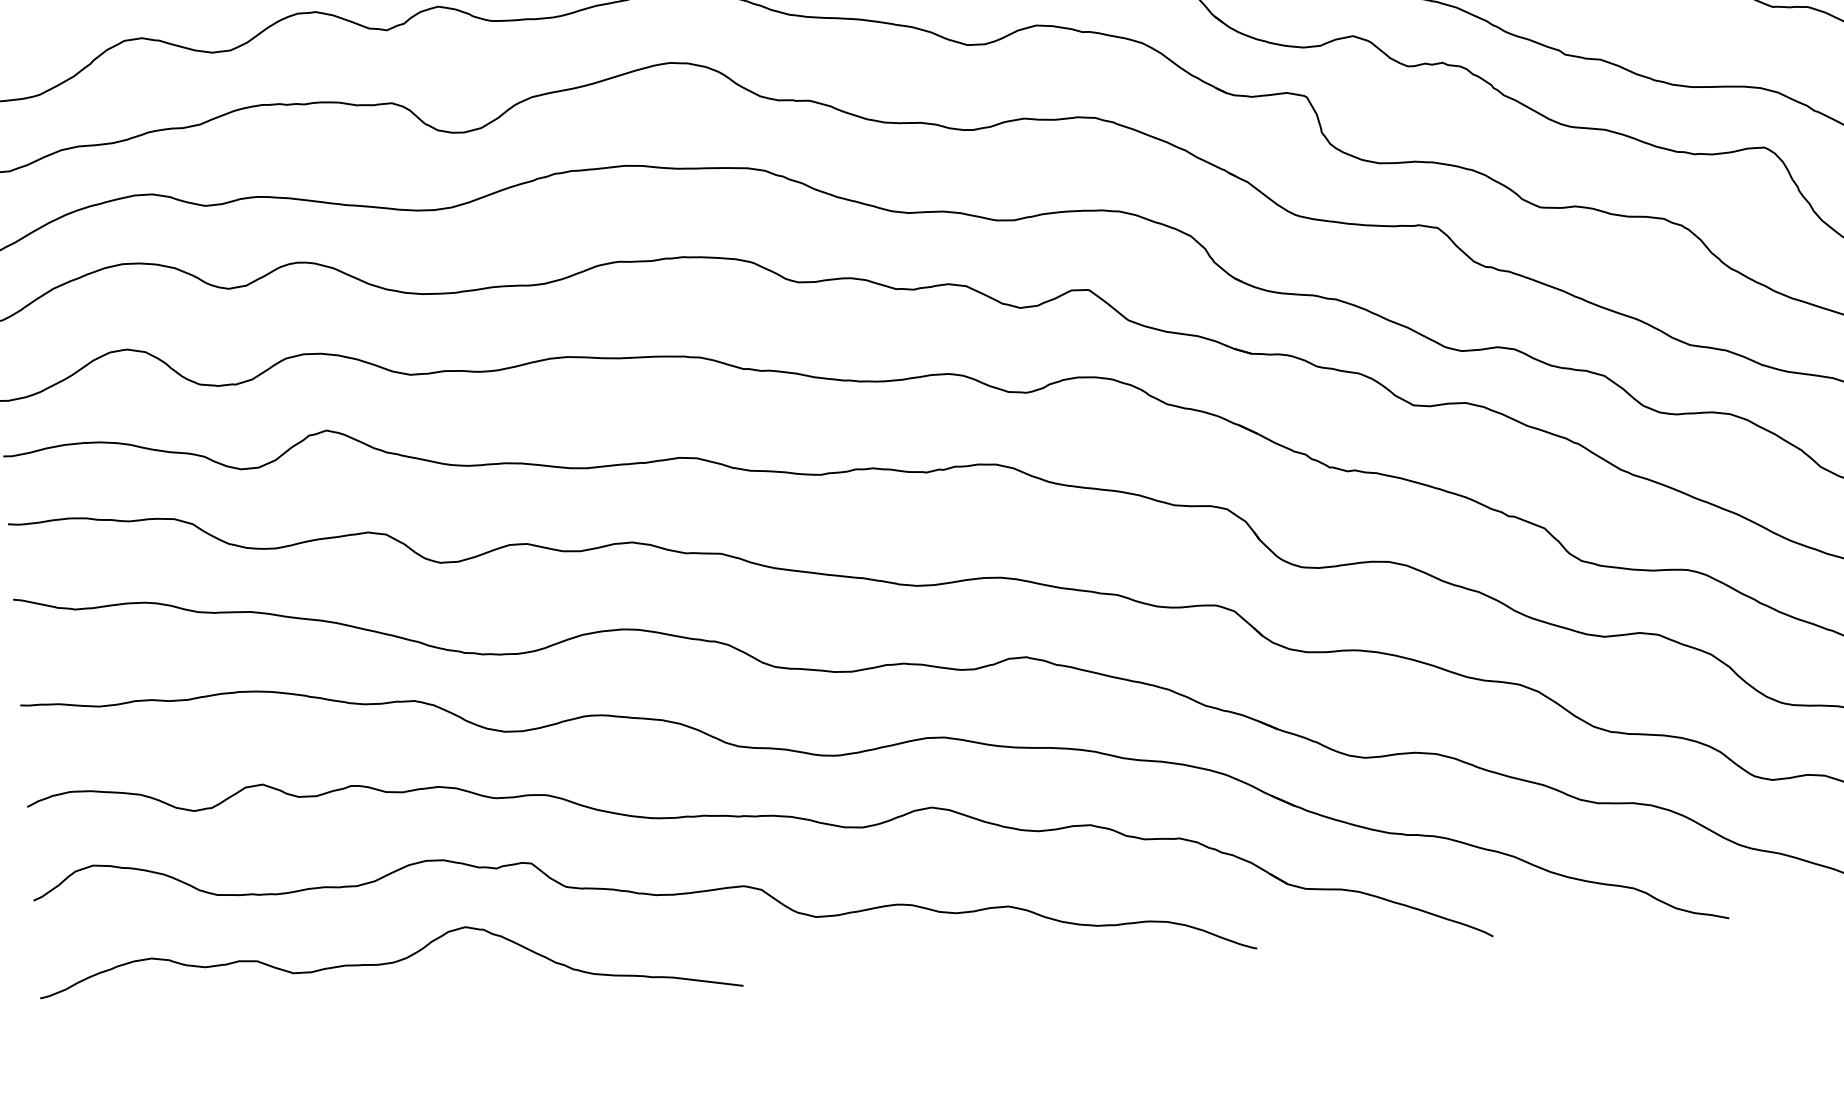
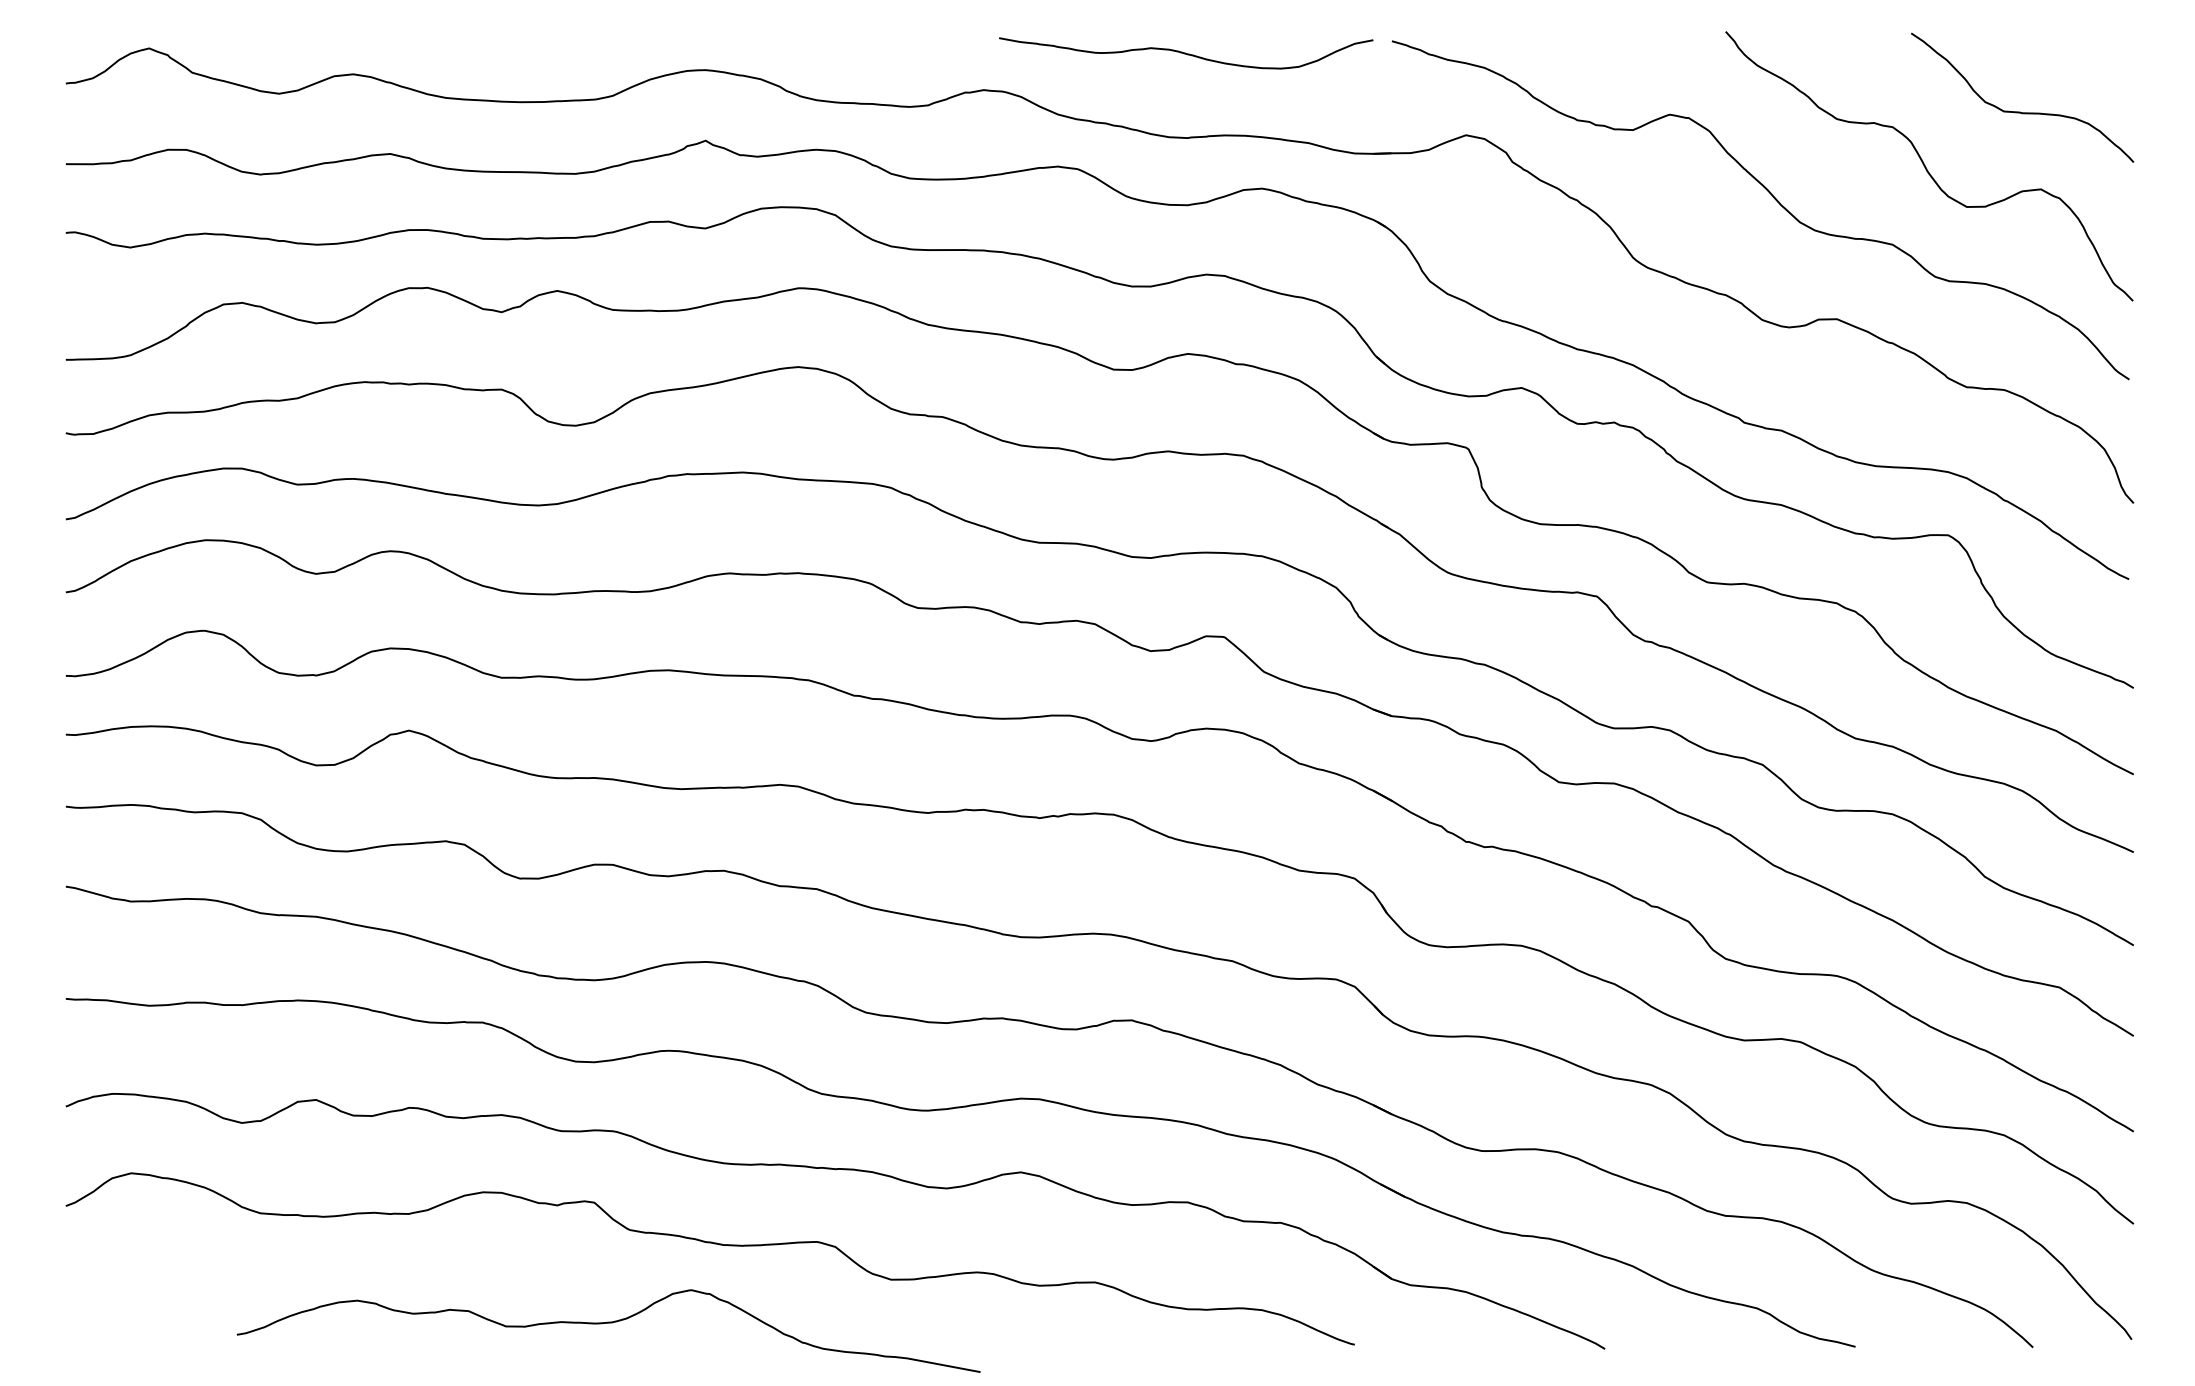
curve: (389, 963) -> (608, 1323), moved

